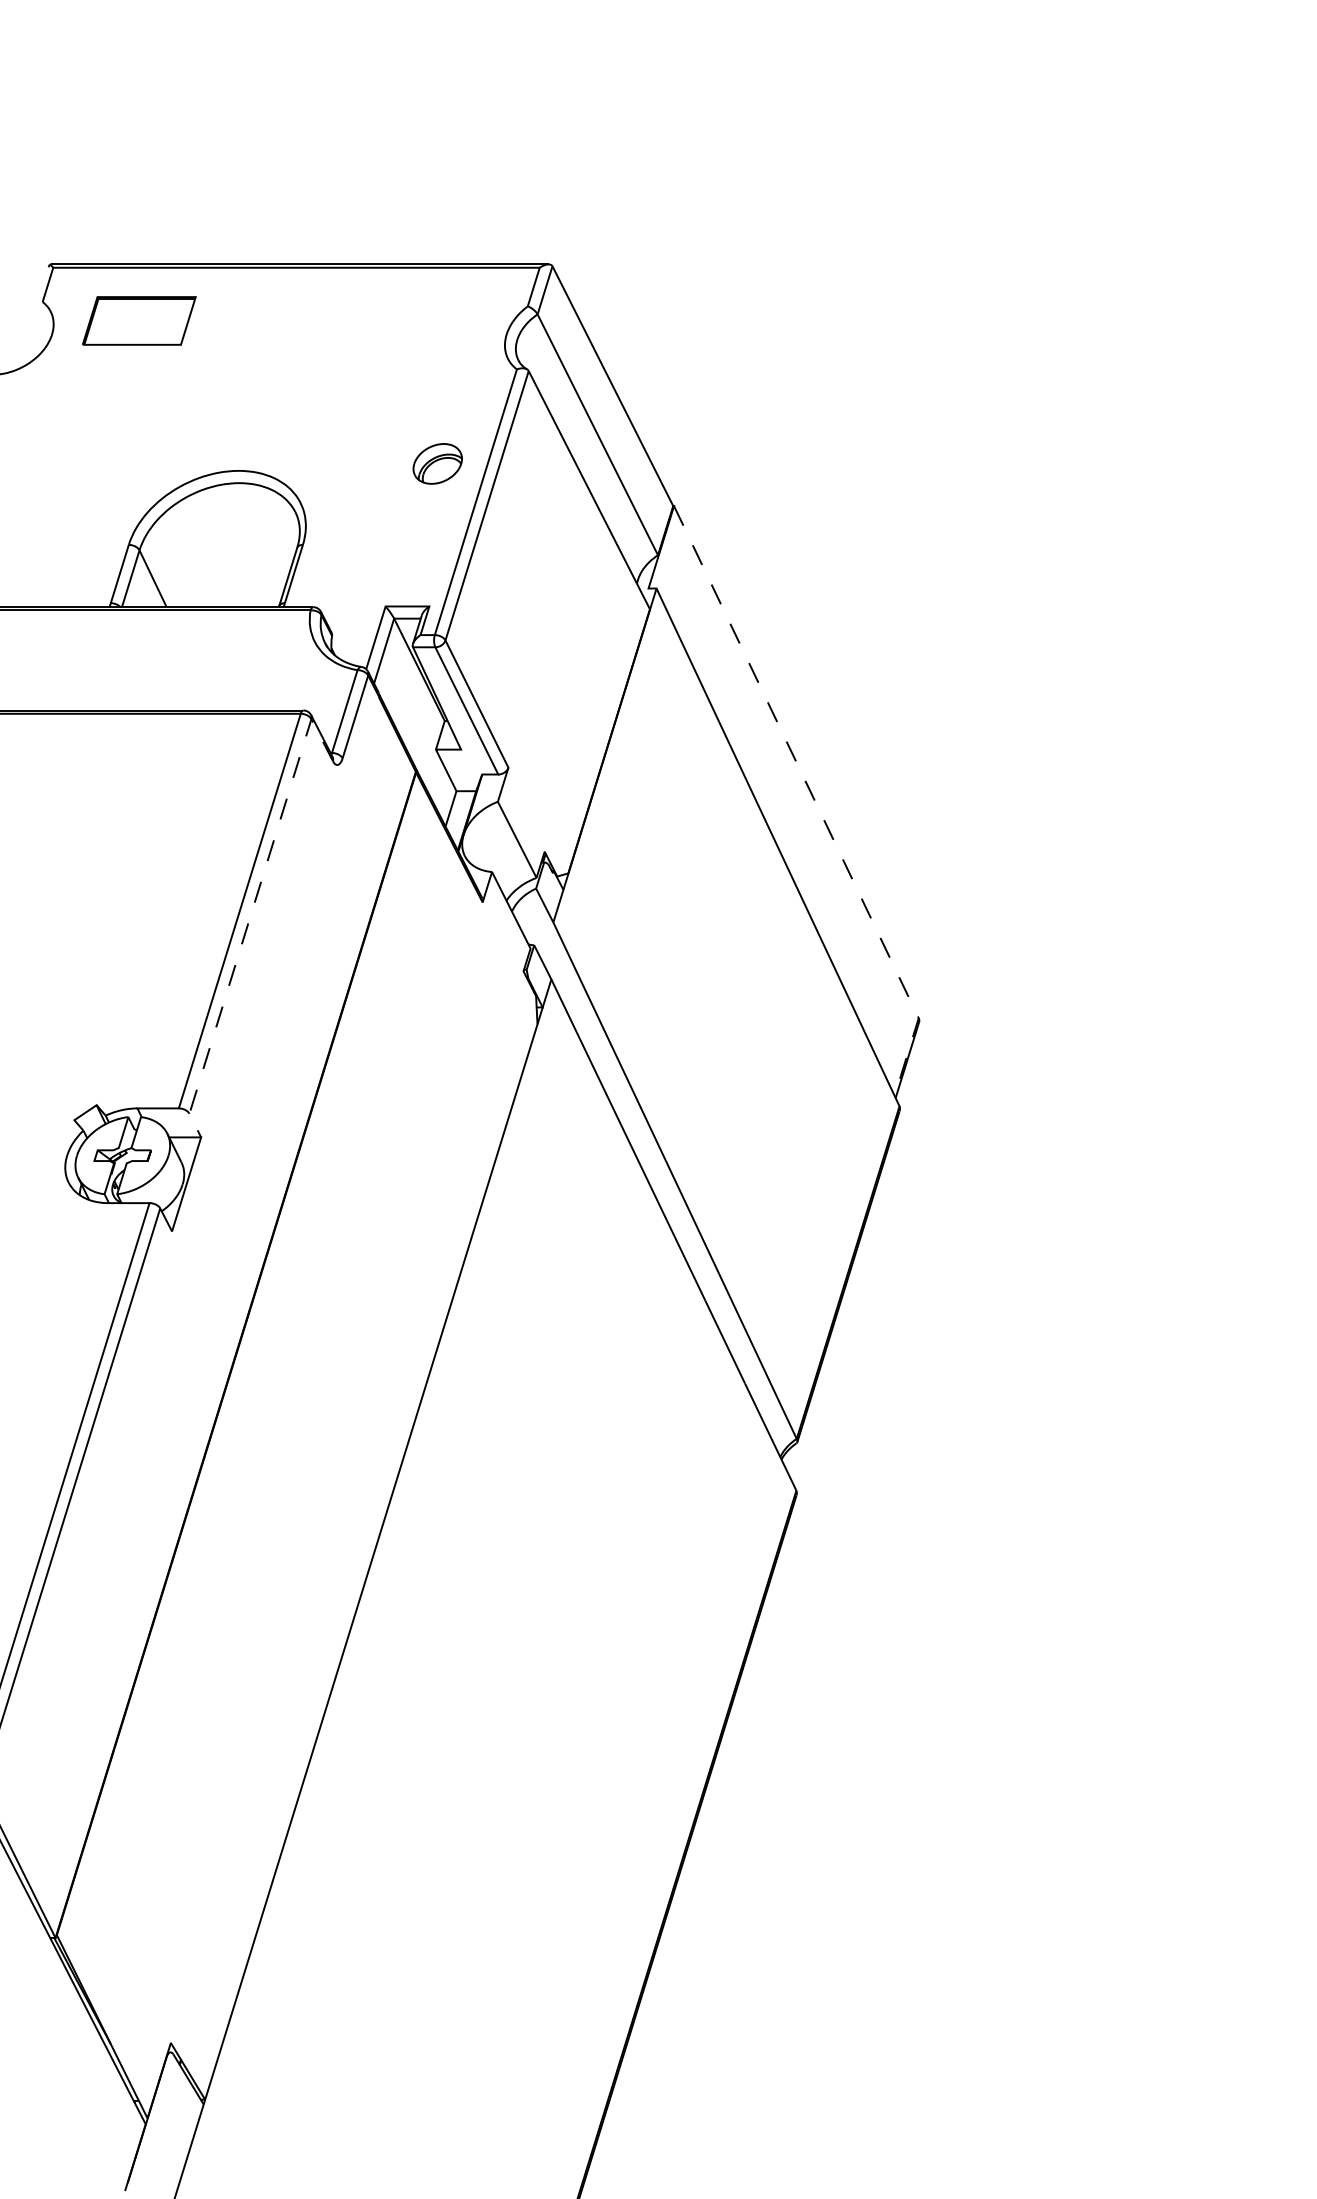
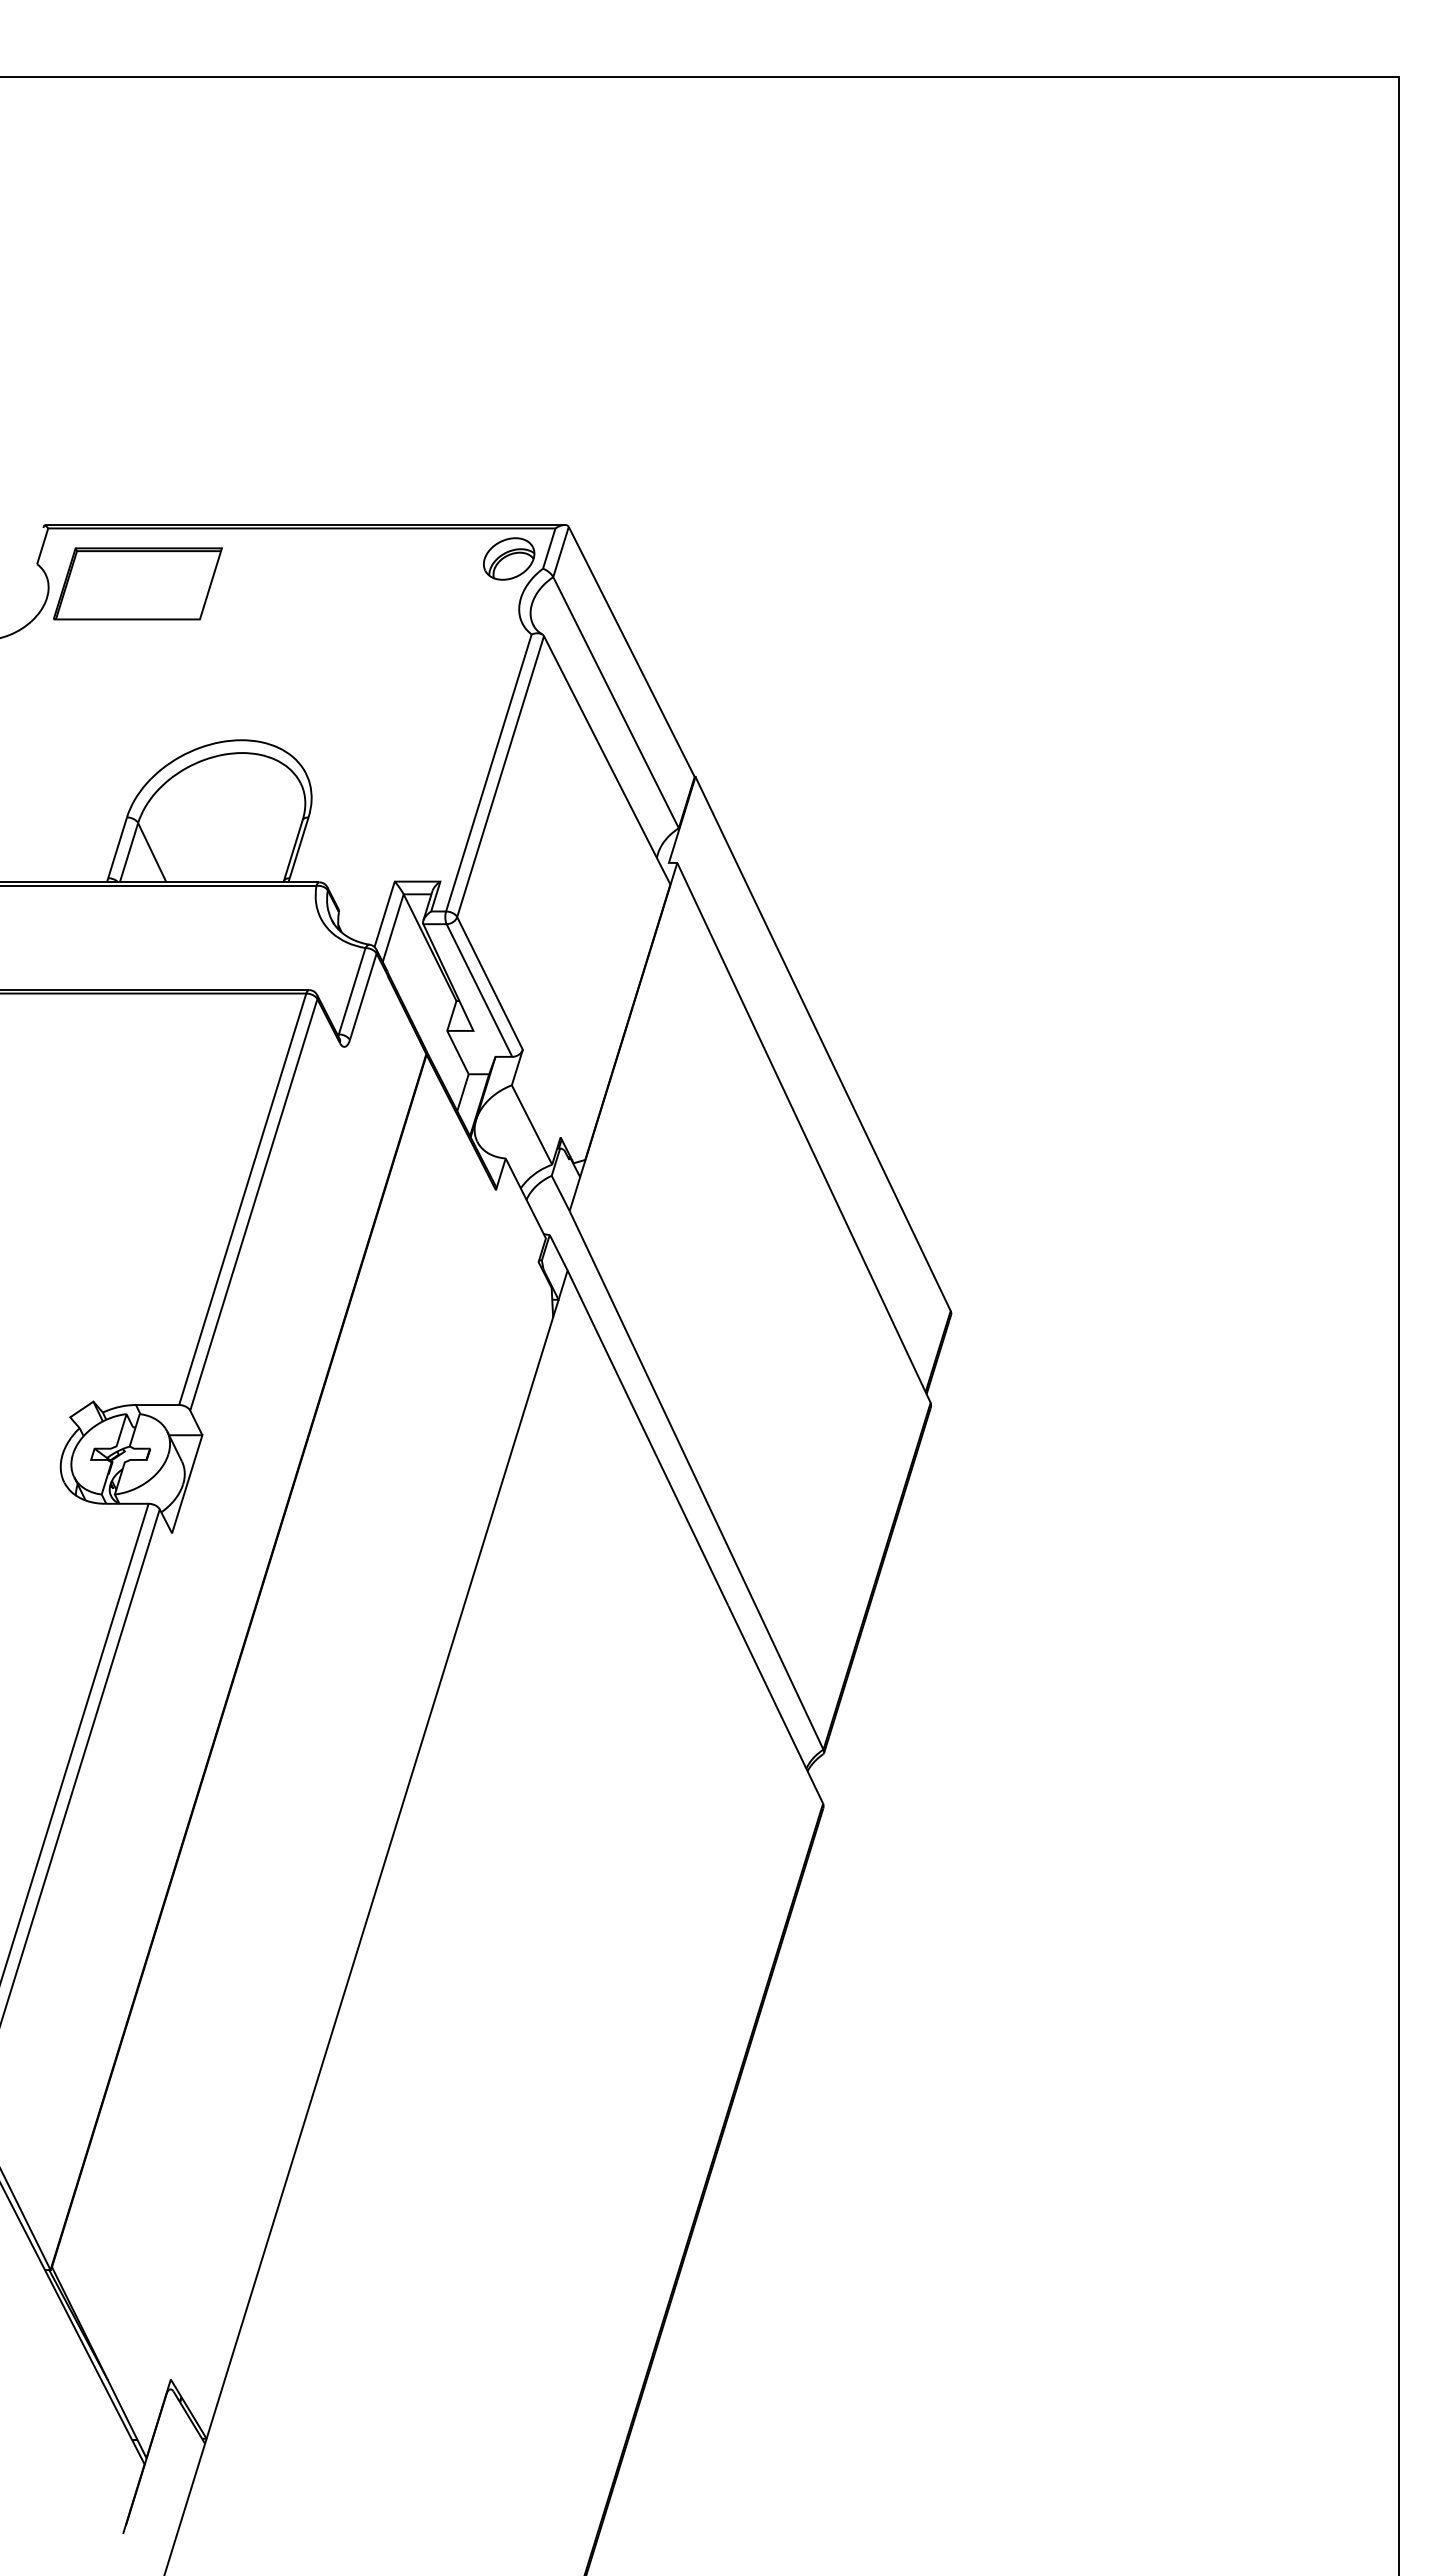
part: (138, 320) -> (137, 583), size x1.43
part: (438, 463) -> (509, 558), moved
line: (814, 799) -> (841, 1082), dashed -> solid
line: (253, 906) -> (256, 1194), dashed -> solid

